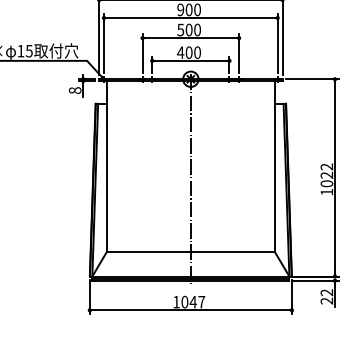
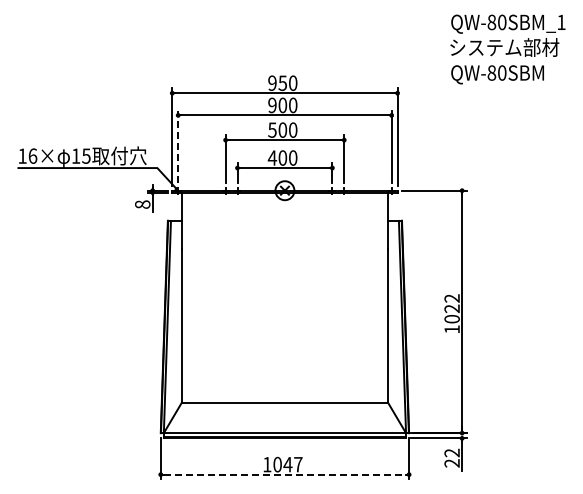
line: (104, 43) -> (178, 146), solid -> dashed
line: (190, 180) -> (284, 314), removed
line: (191, 310) -> (285, 474), solid -> dashed

